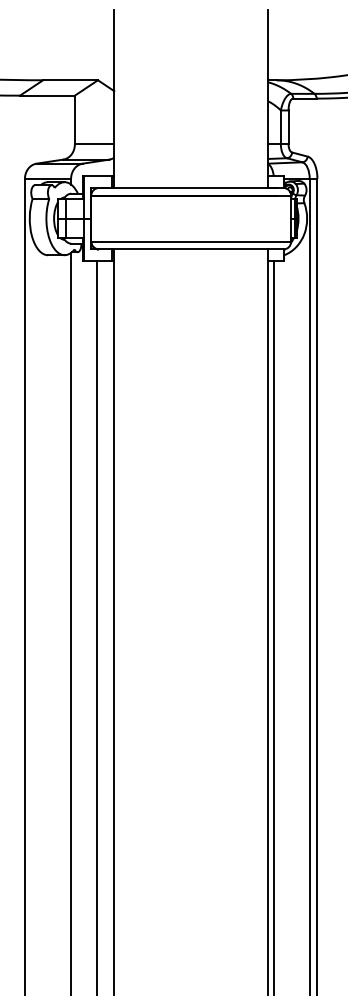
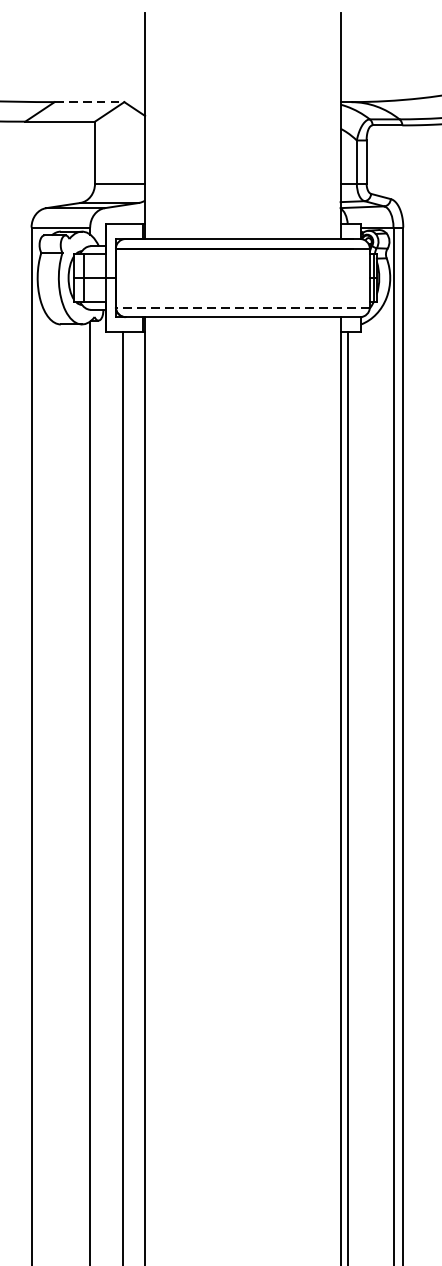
line: (71, 80) -> (90, 102), solid -> dashed
line: (191, 241) -> (243, 307), solid -> dashed

